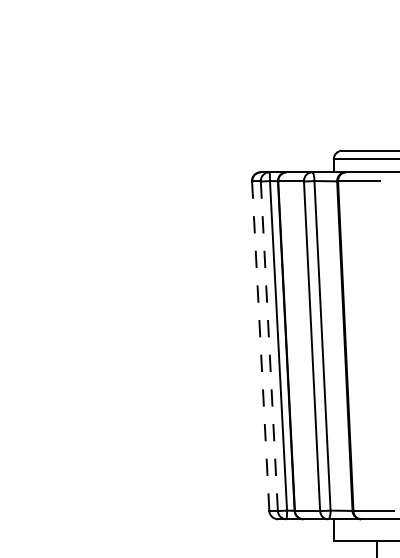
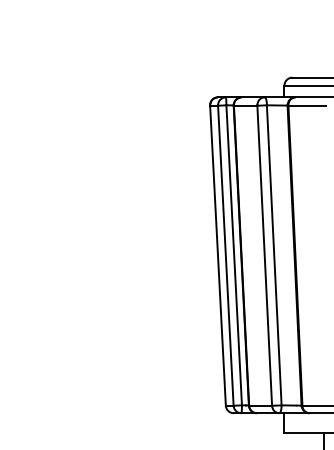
line: (260, 346) -> (217, 255), dashed -> solid
line: (269, 346) -> (225, 255), dashed -> solid

